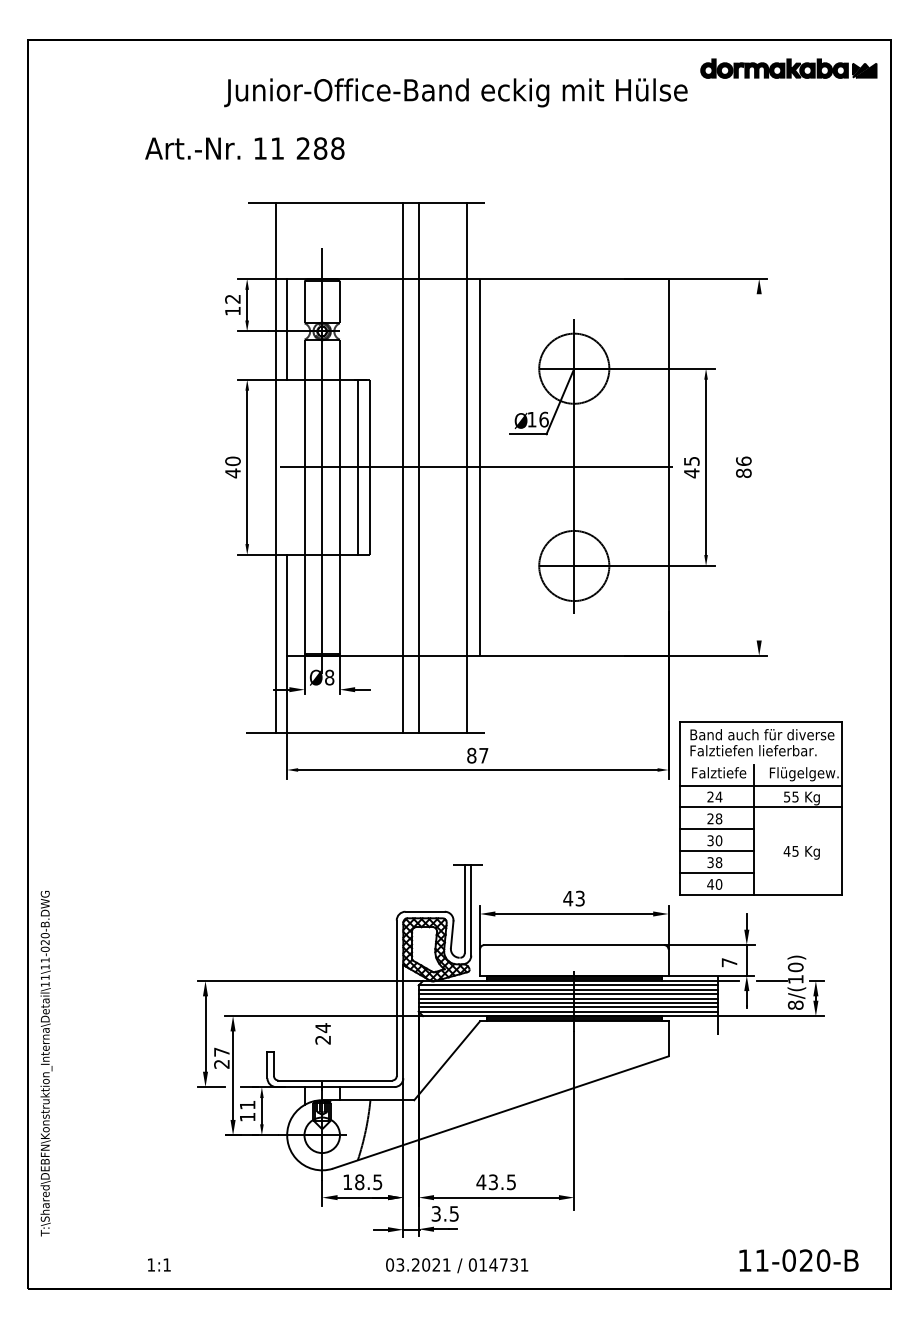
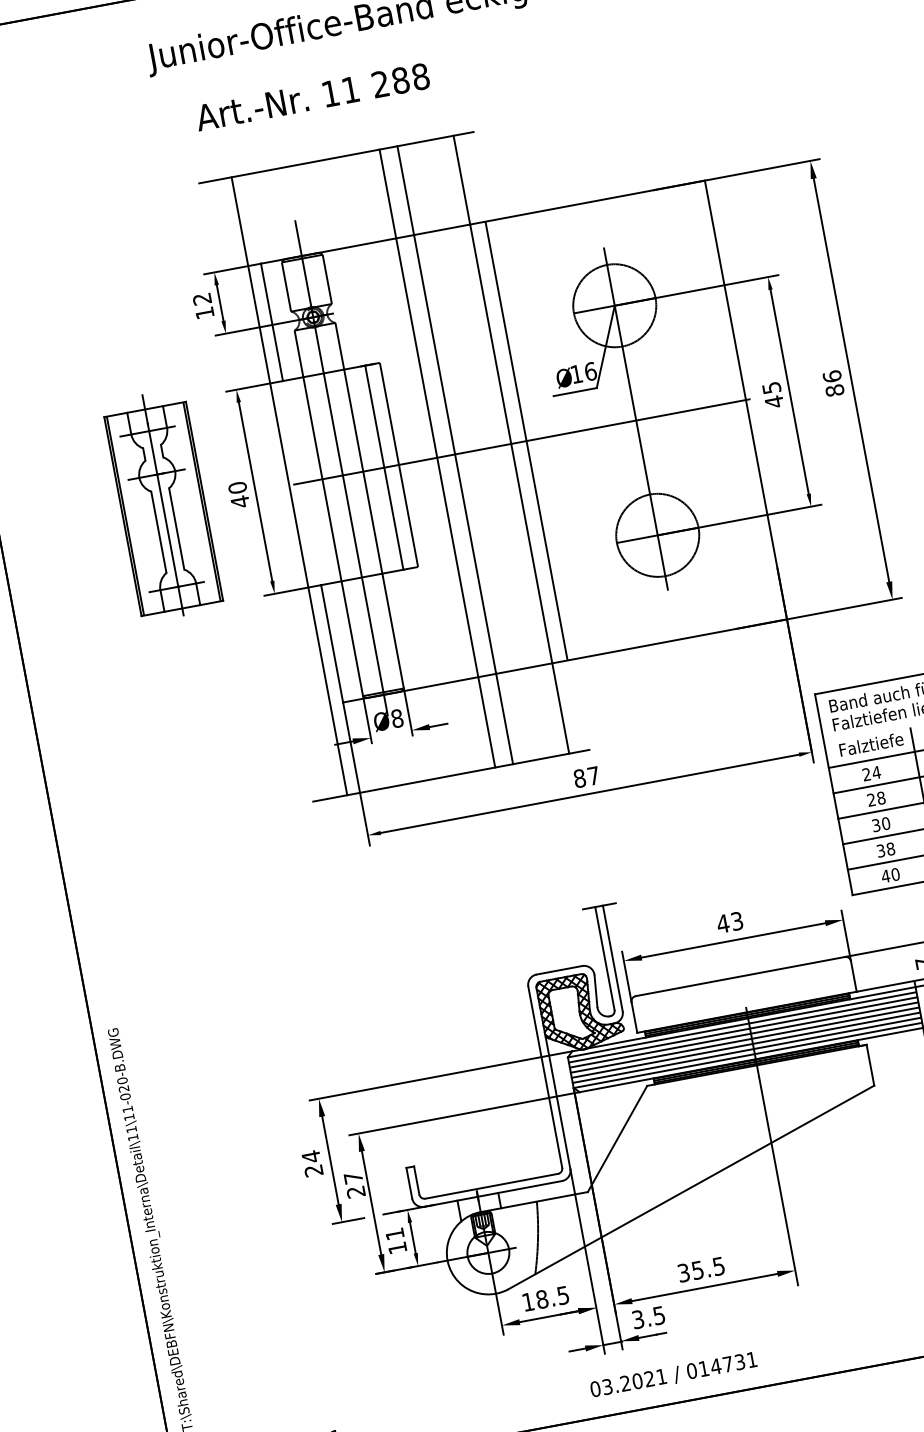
text: (244, 148) -> (312, 97), moved
part: (167, 464) -> (162, 505), added
line: (759, 467) -> (851, 380), added
text: (322, 1033) -> (311, 1163), moved
text: (486, 1182) -> (689, 1272), 43.5 -> 35.5

